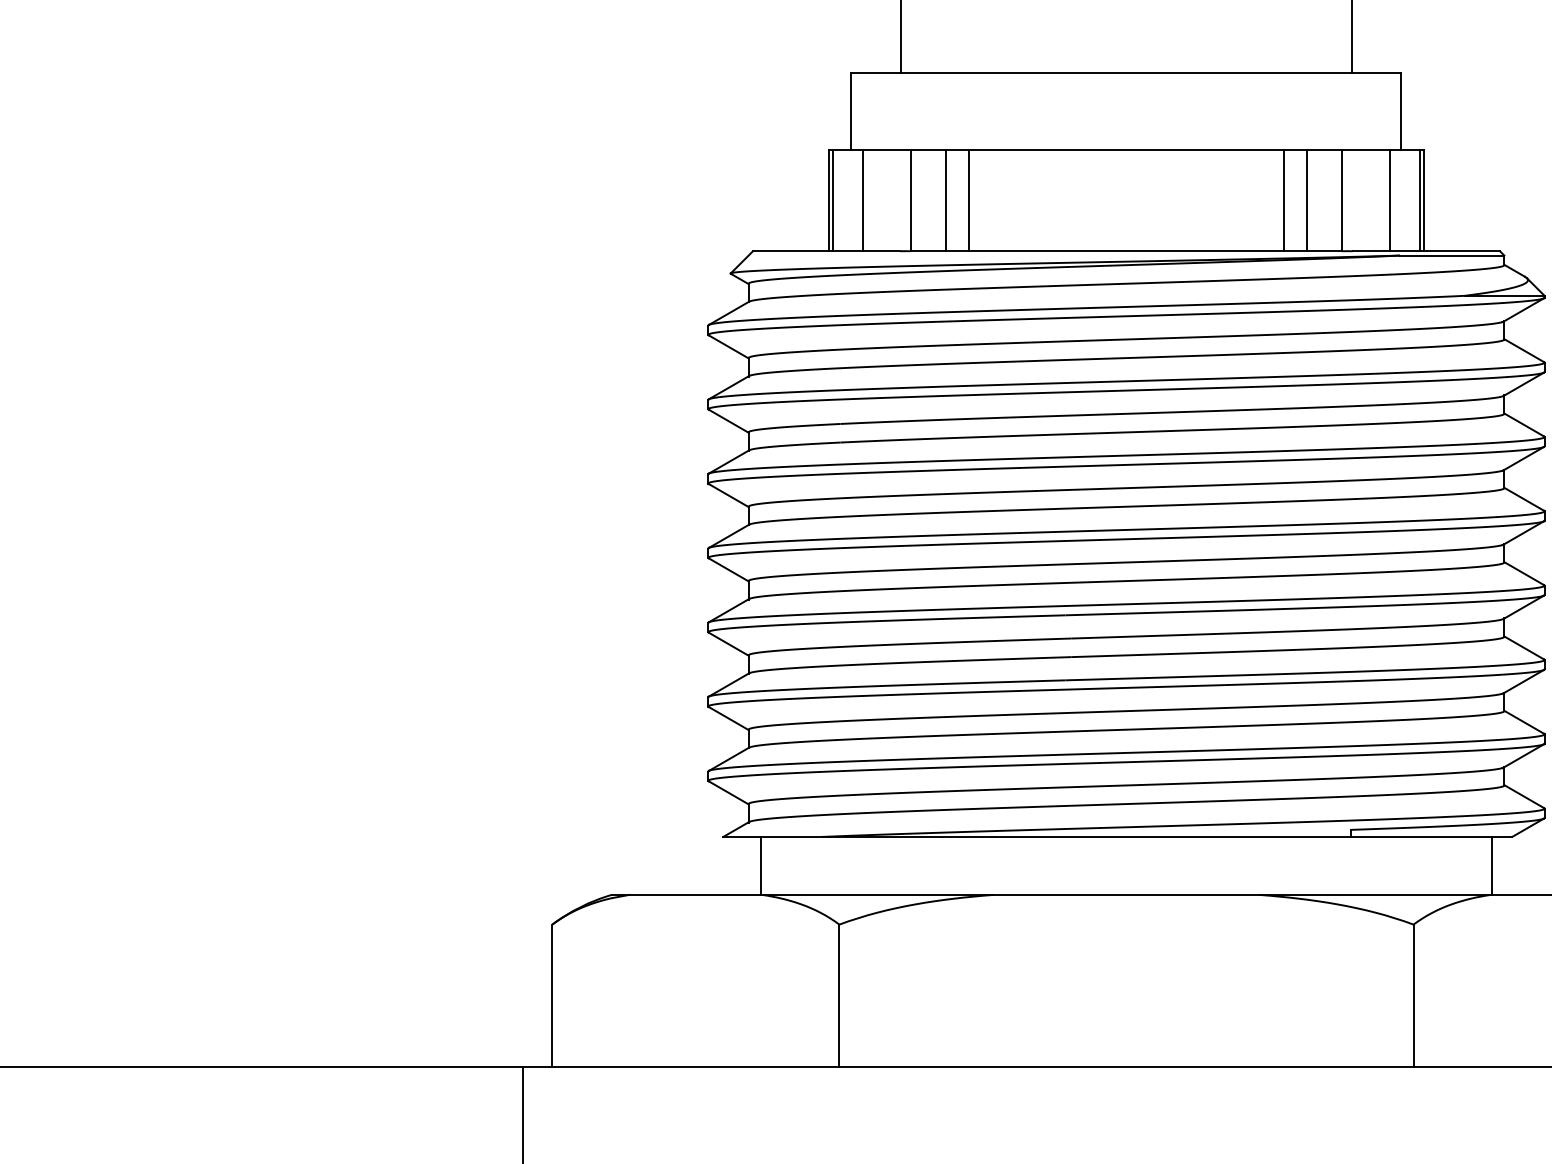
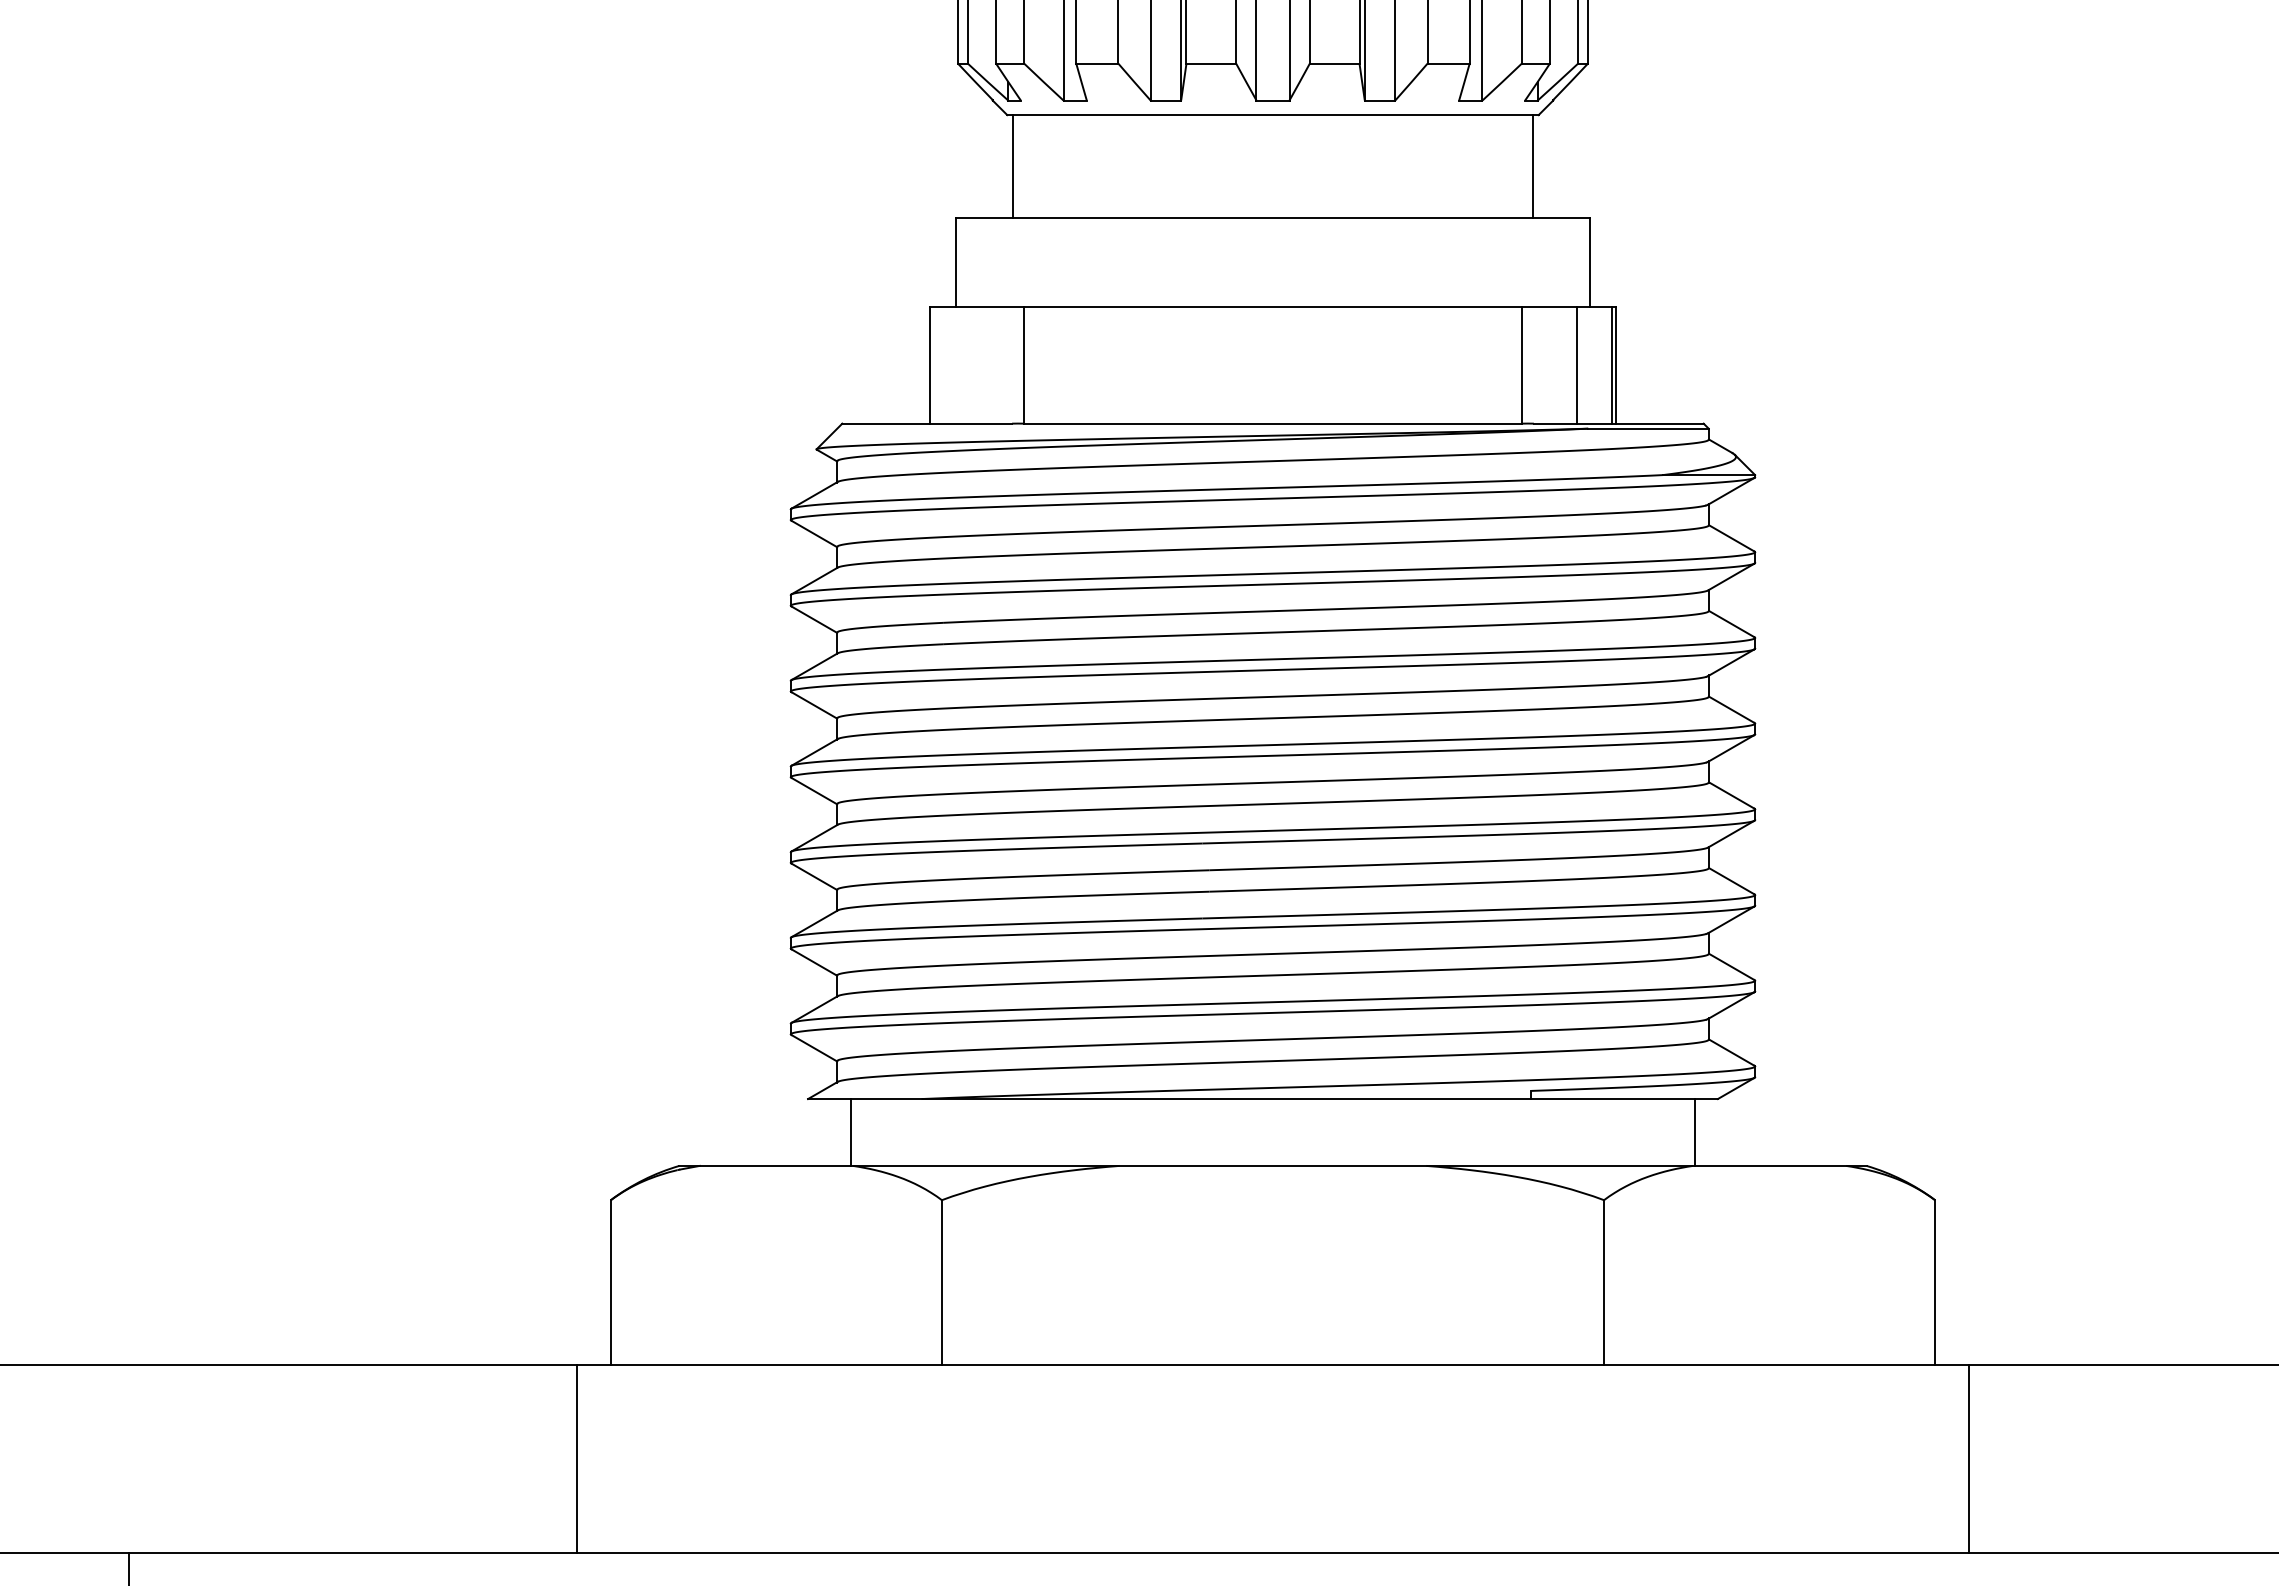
line: (832, 200) -> (934, 365), removed
line: (862, 200) -> (968, 365), removed
line: (945, 200) -> (1064, 365), removed
line: (969, 200) -> (1091, 365), removed
line: (1283, 200) -> (1454, 365), removed
line: (1307, 200) -> (1481, 365), removed

